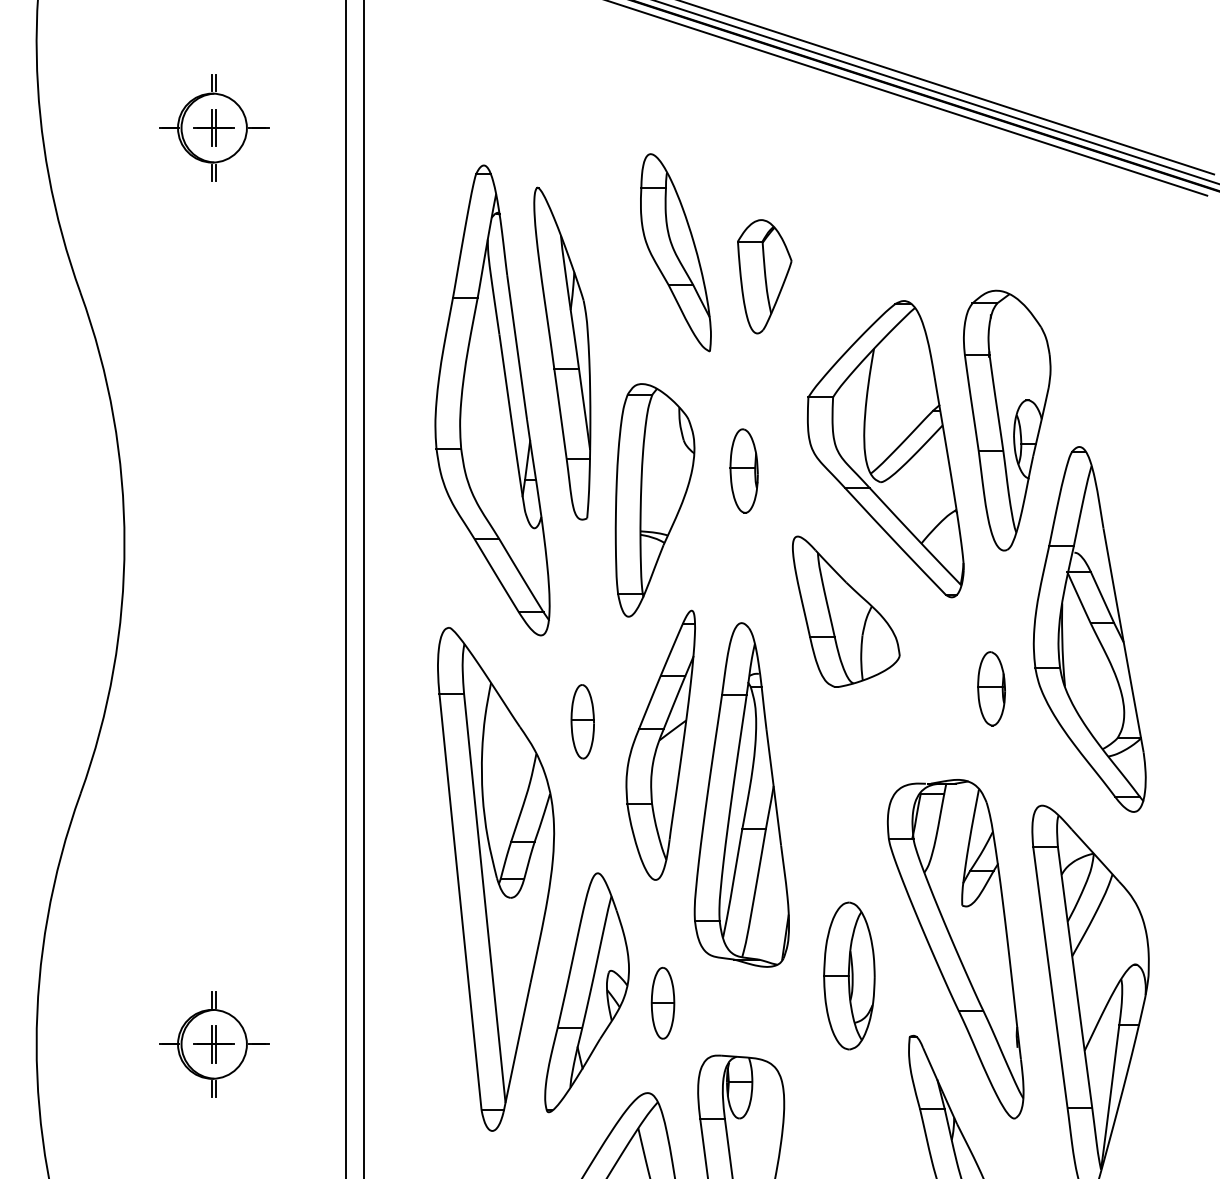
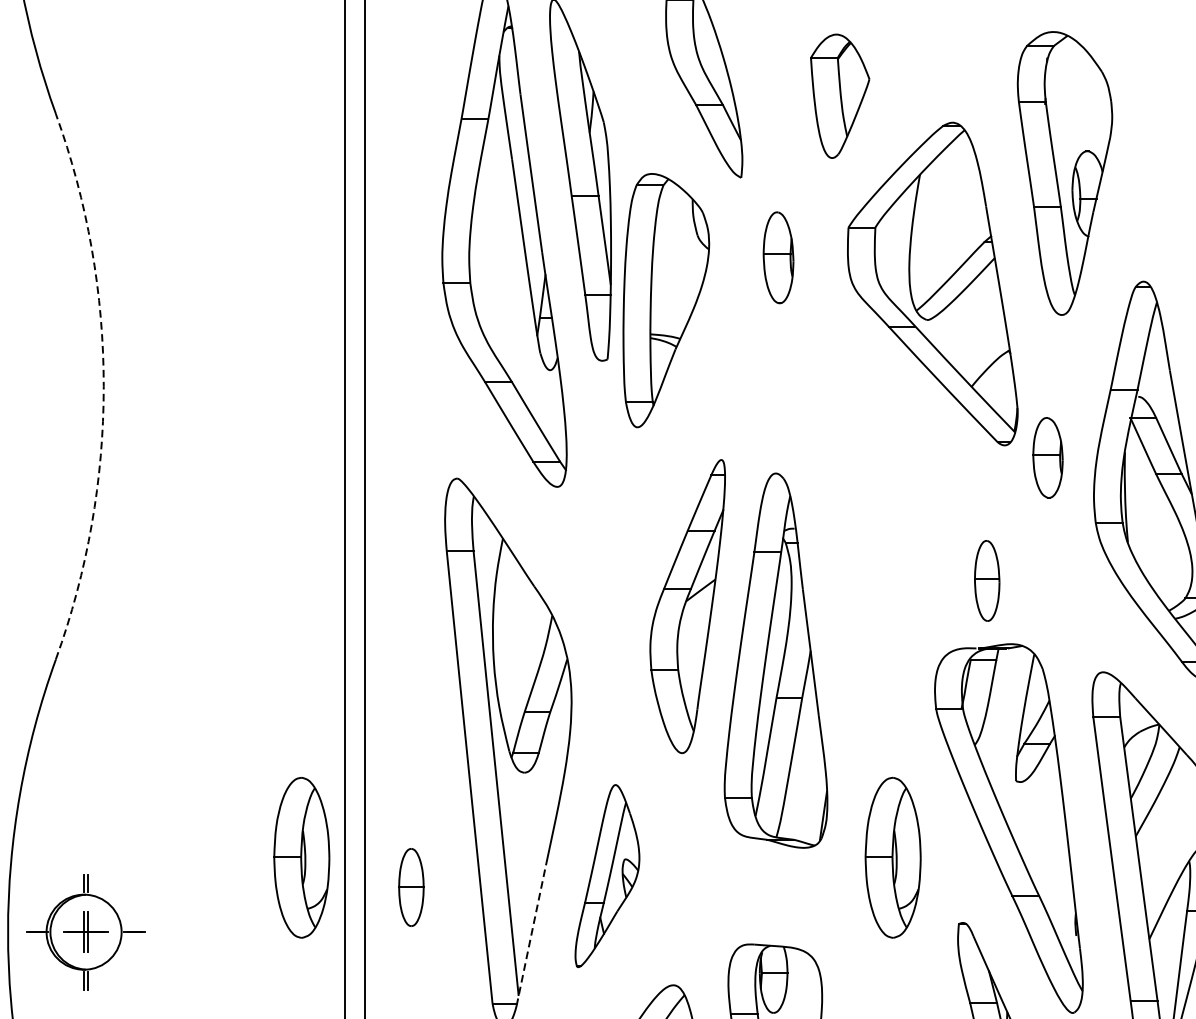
part: (764, 276) -> (839, 96), moved
part: (1007, 420) -> (1065, 173), moved
part: (743, 470) -> (777, 257), moved
part: (654, 500) -> (665, 300), moved
arc: (124, 543) -> (103, 386), solid -> dashed
part: (846, 611) -> (889, 460), removed
part: (991, 688) -> (1047, 457), moved
part: (582, 721) -> (986, 580), moved
part: (306, 975) -> (301, 857), added
part: (586, 992) -> (606, 875), size x0.7
part: (662, 1003) -> (410, 887), moved
part: (214, 1044) -> (86, 932), moved
line: (517, 1047) -> (531, 935), solid -> dashed

